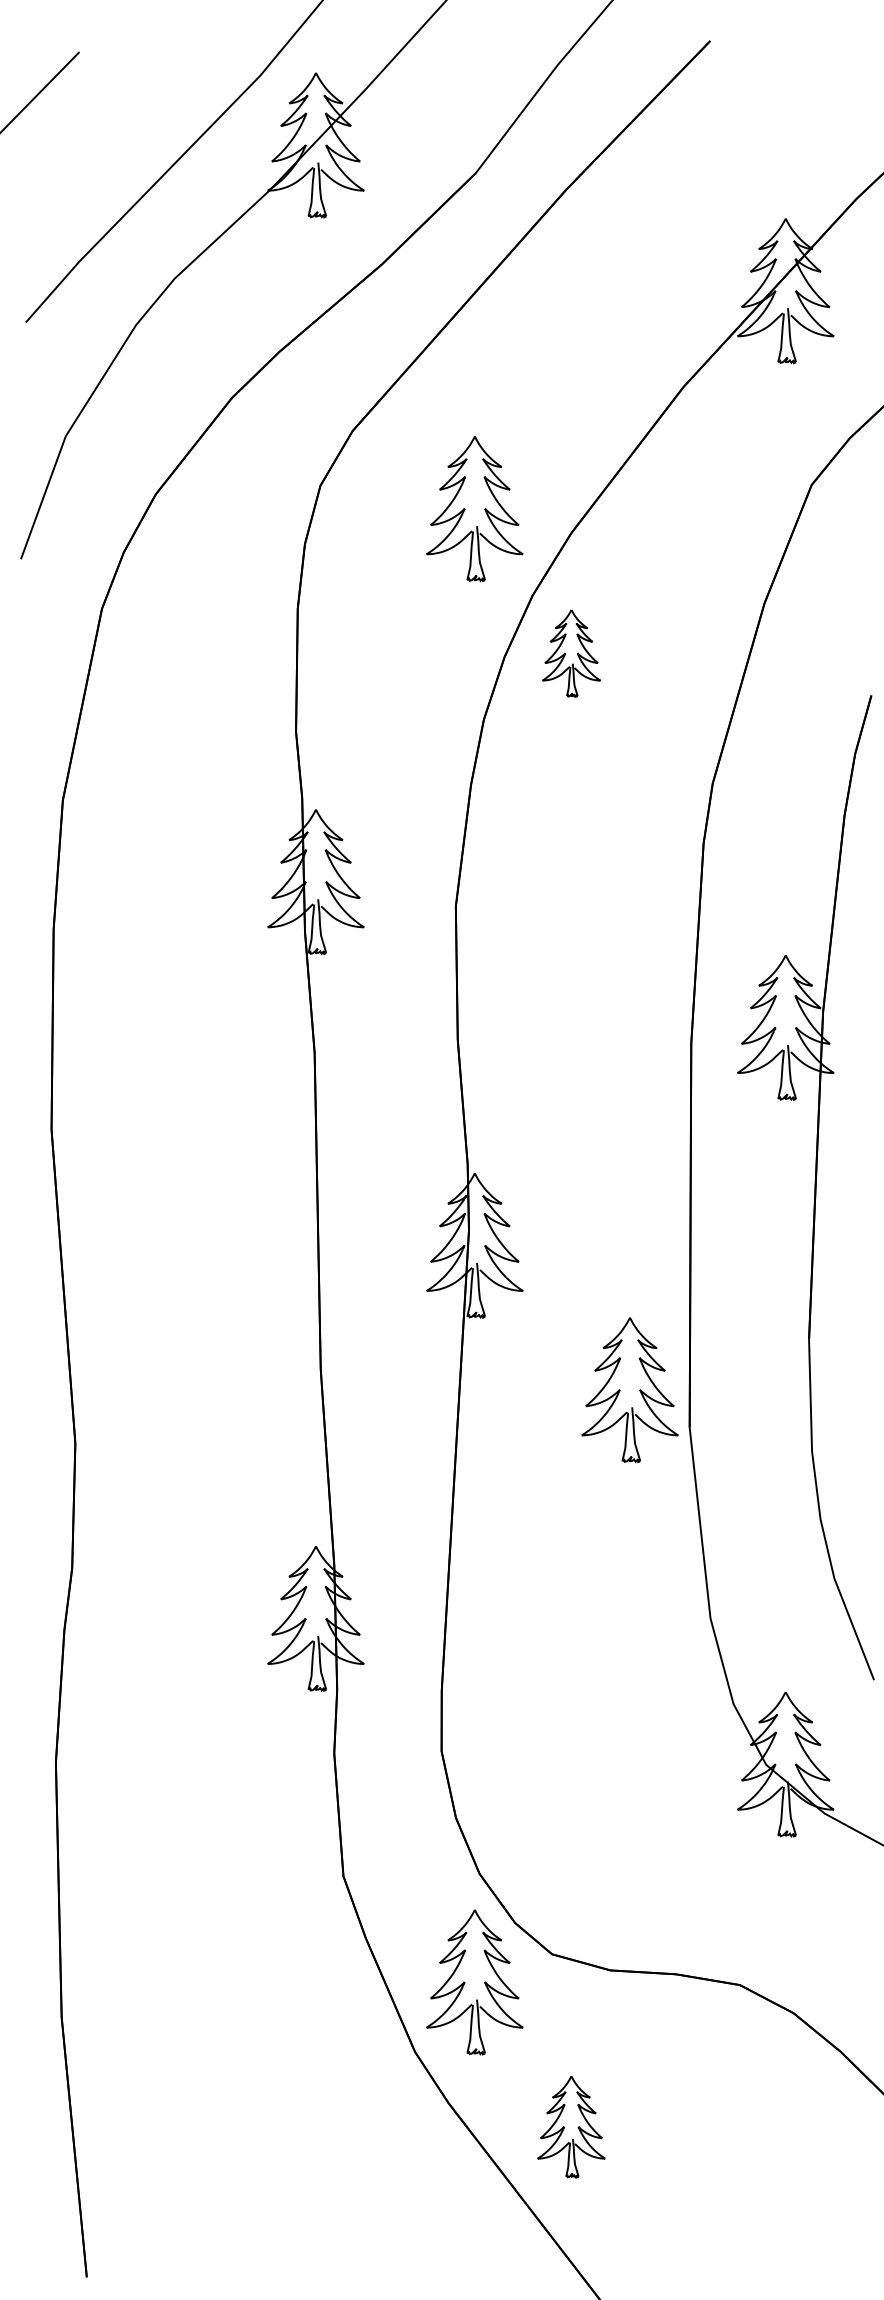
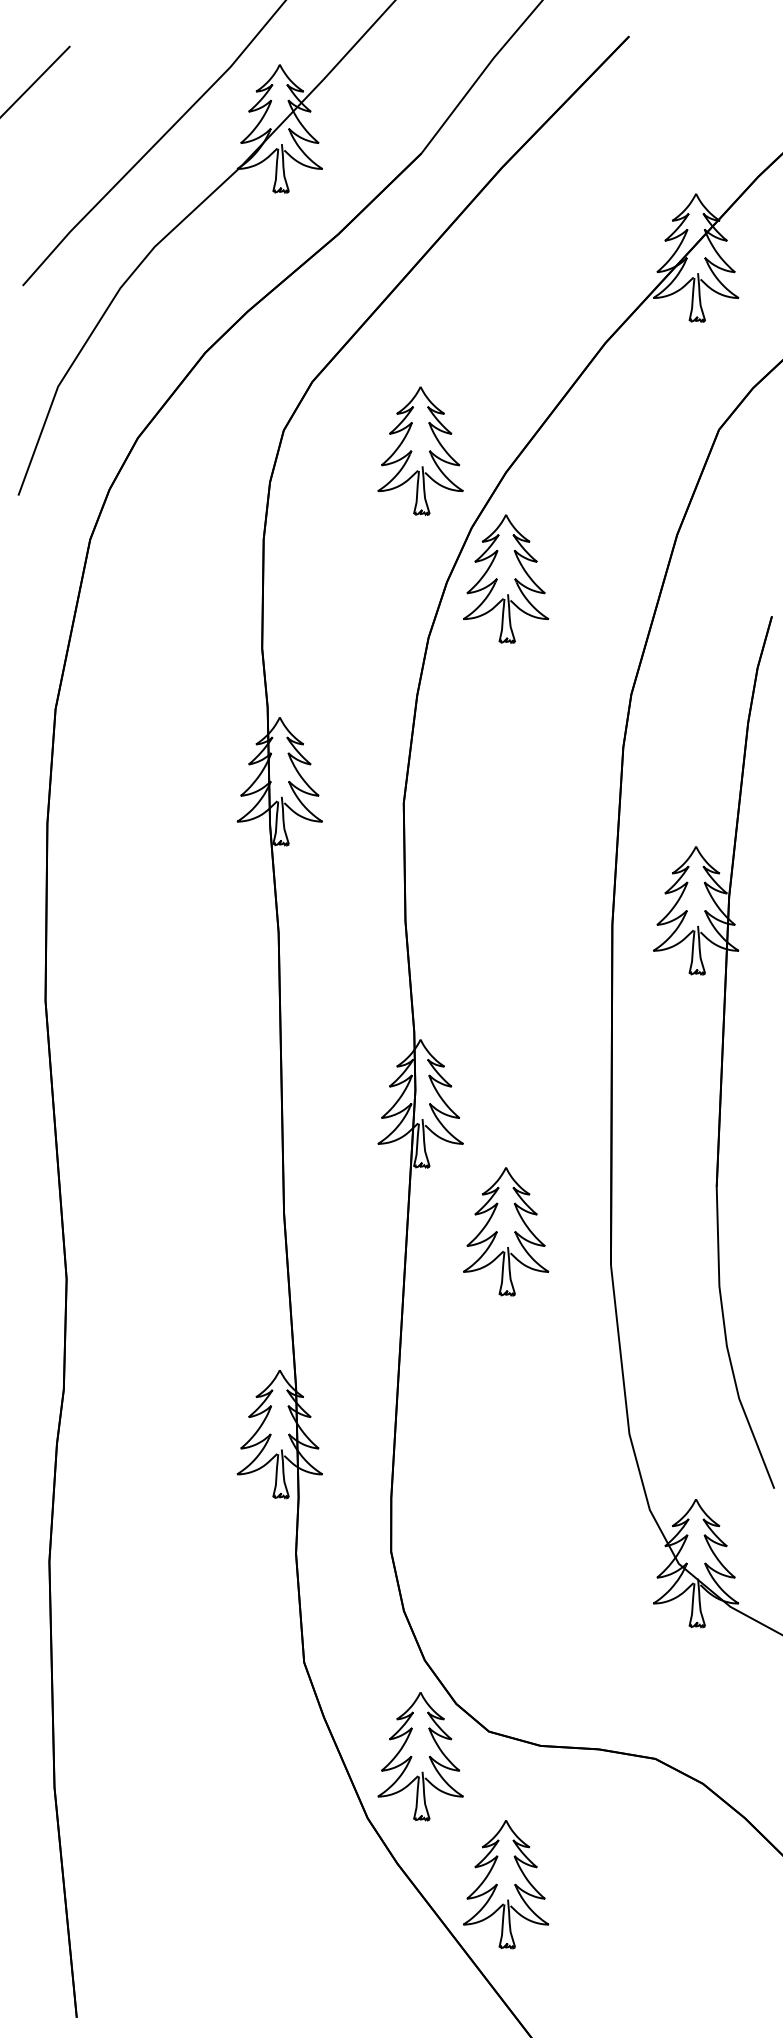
part: (571, 652) -> (506, 578), size x1.67
part: (630, 1389) -> (506, 1231), moved
part: (571, 2126) -> (506, 1884), size x1.43

